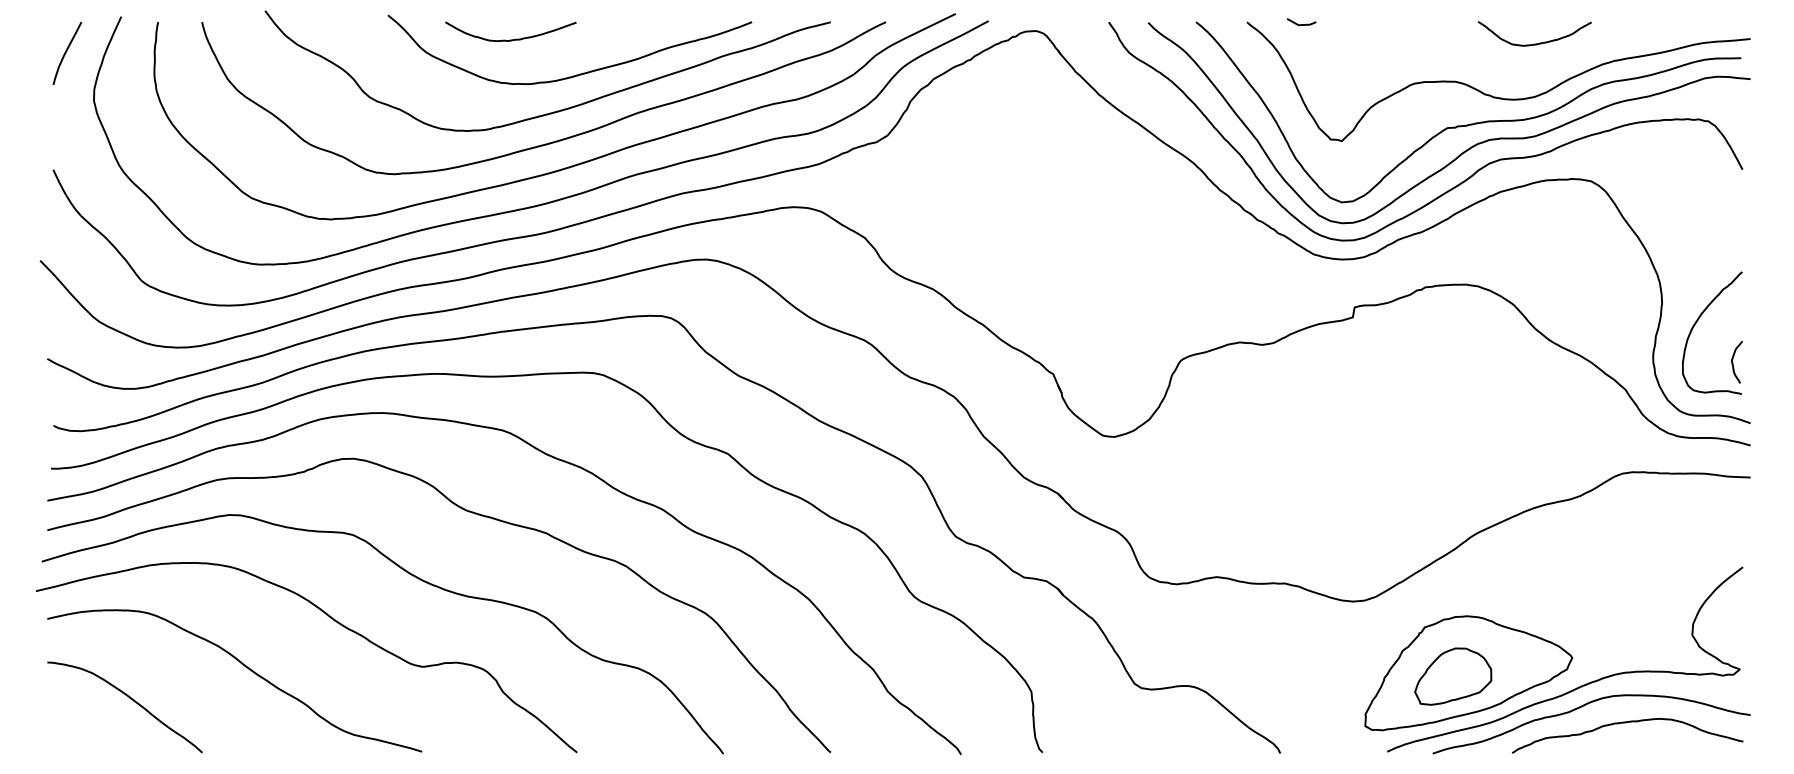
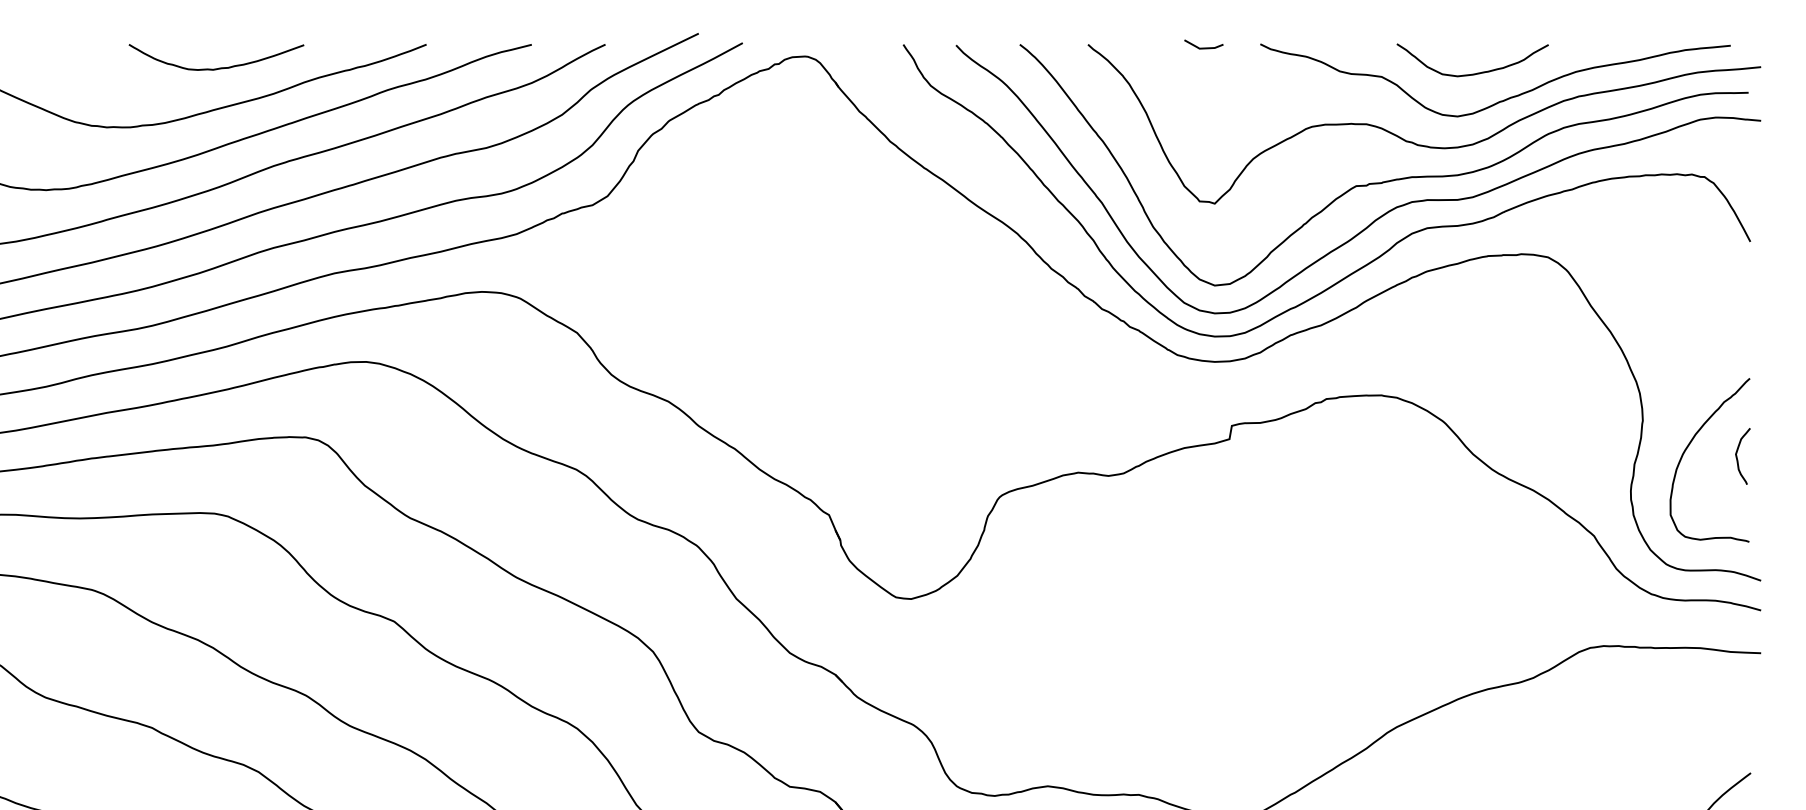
line: (1301, 24) -> (1203, 47), moved
curve: (510, 39) -> (215, 67), moved
curve: (1556, 63) -> (1501, 99), added
curve: (1733, 362) -> (1738, 456), moved

